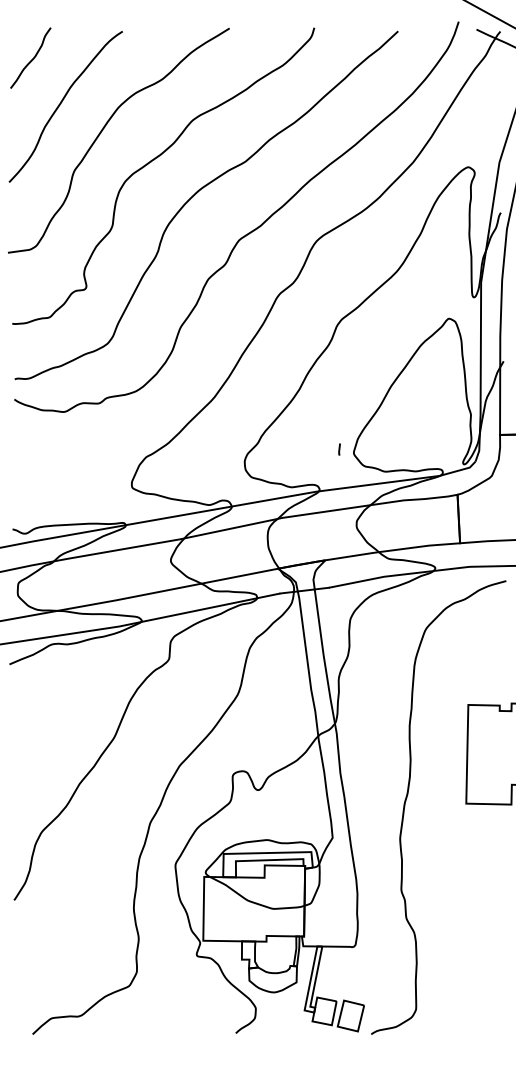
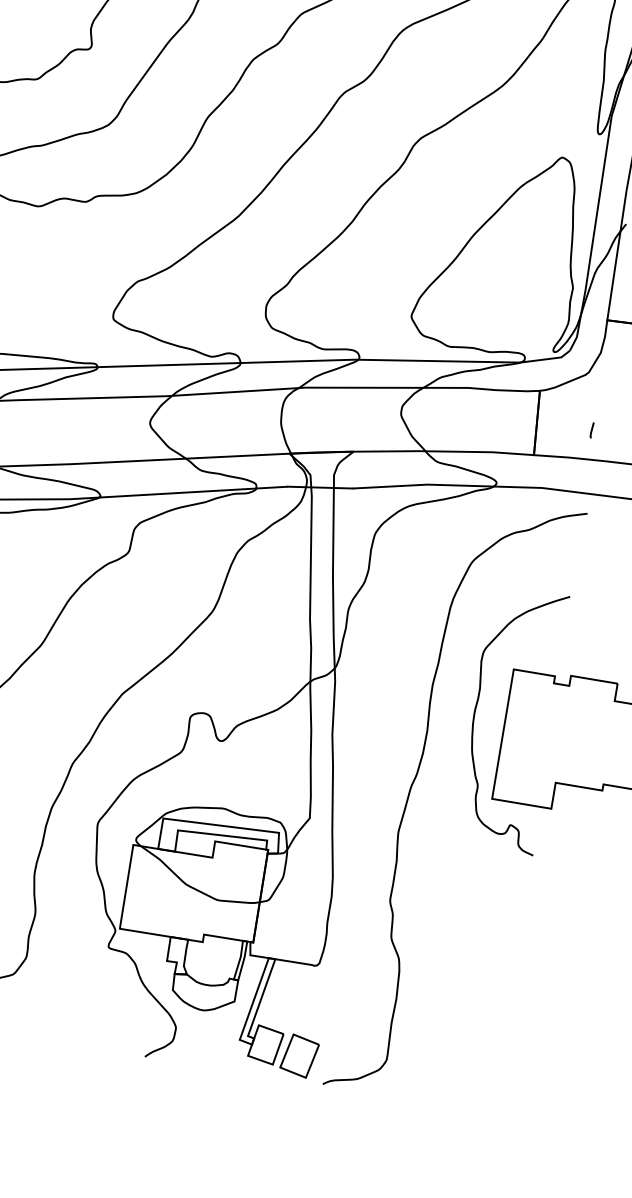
line: (339, 449) -> (591, 430), moved
curve: (445, 737) -> (477, 707), added

